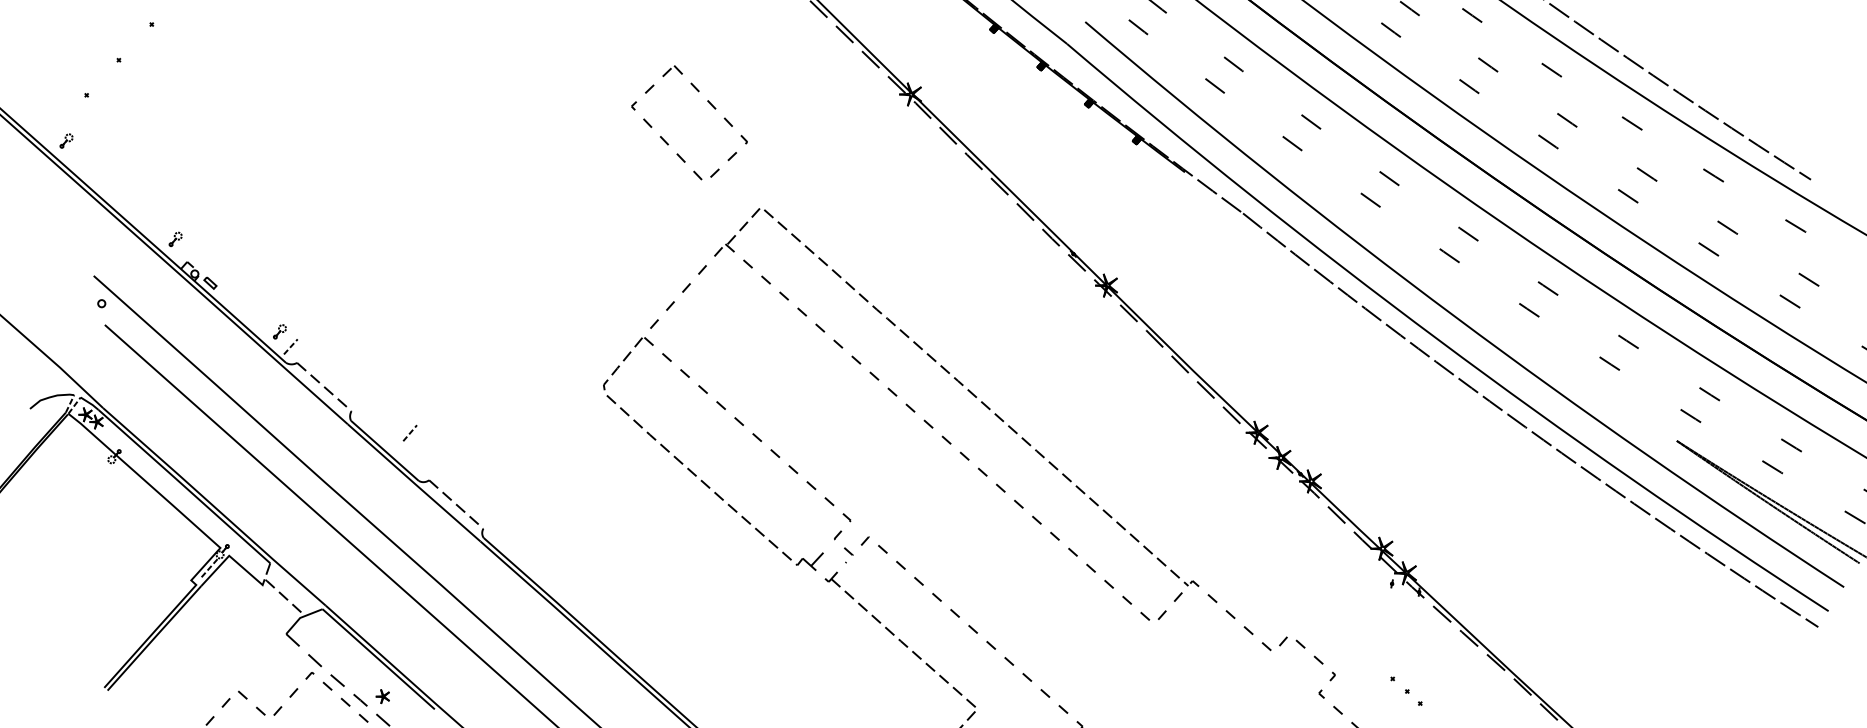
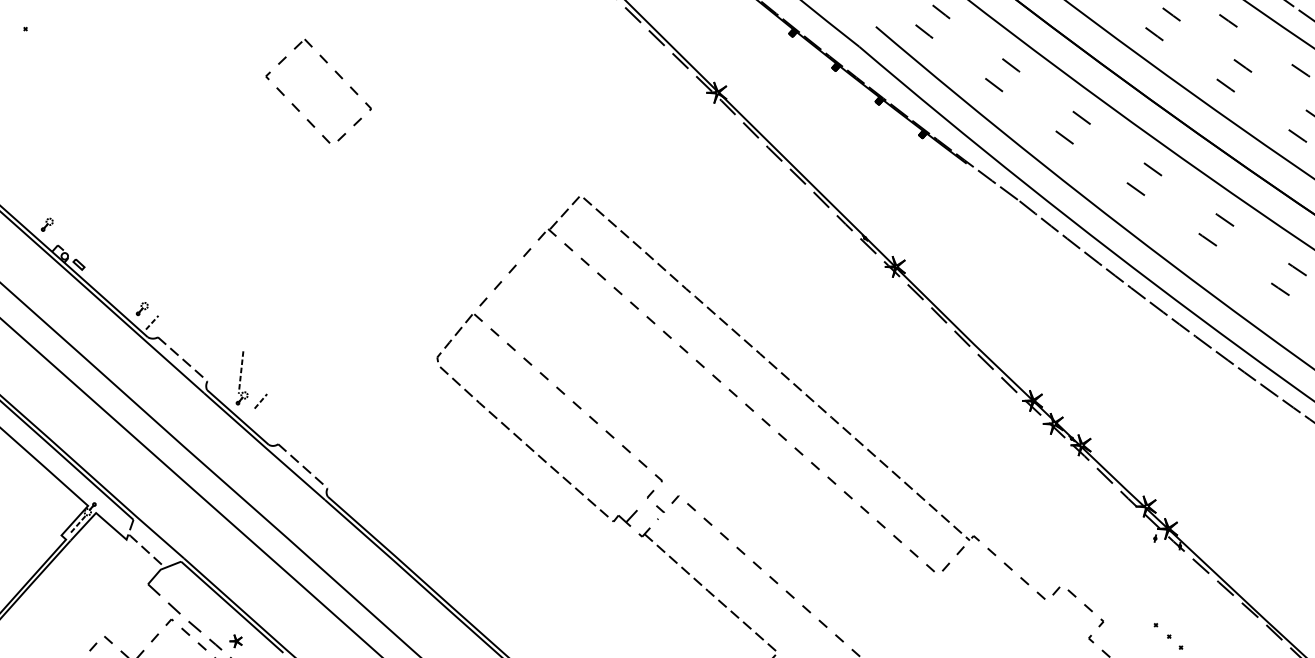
part: (712, 107) -> (339, 77), moved
part: (389, 407) -> (242, 377), added

